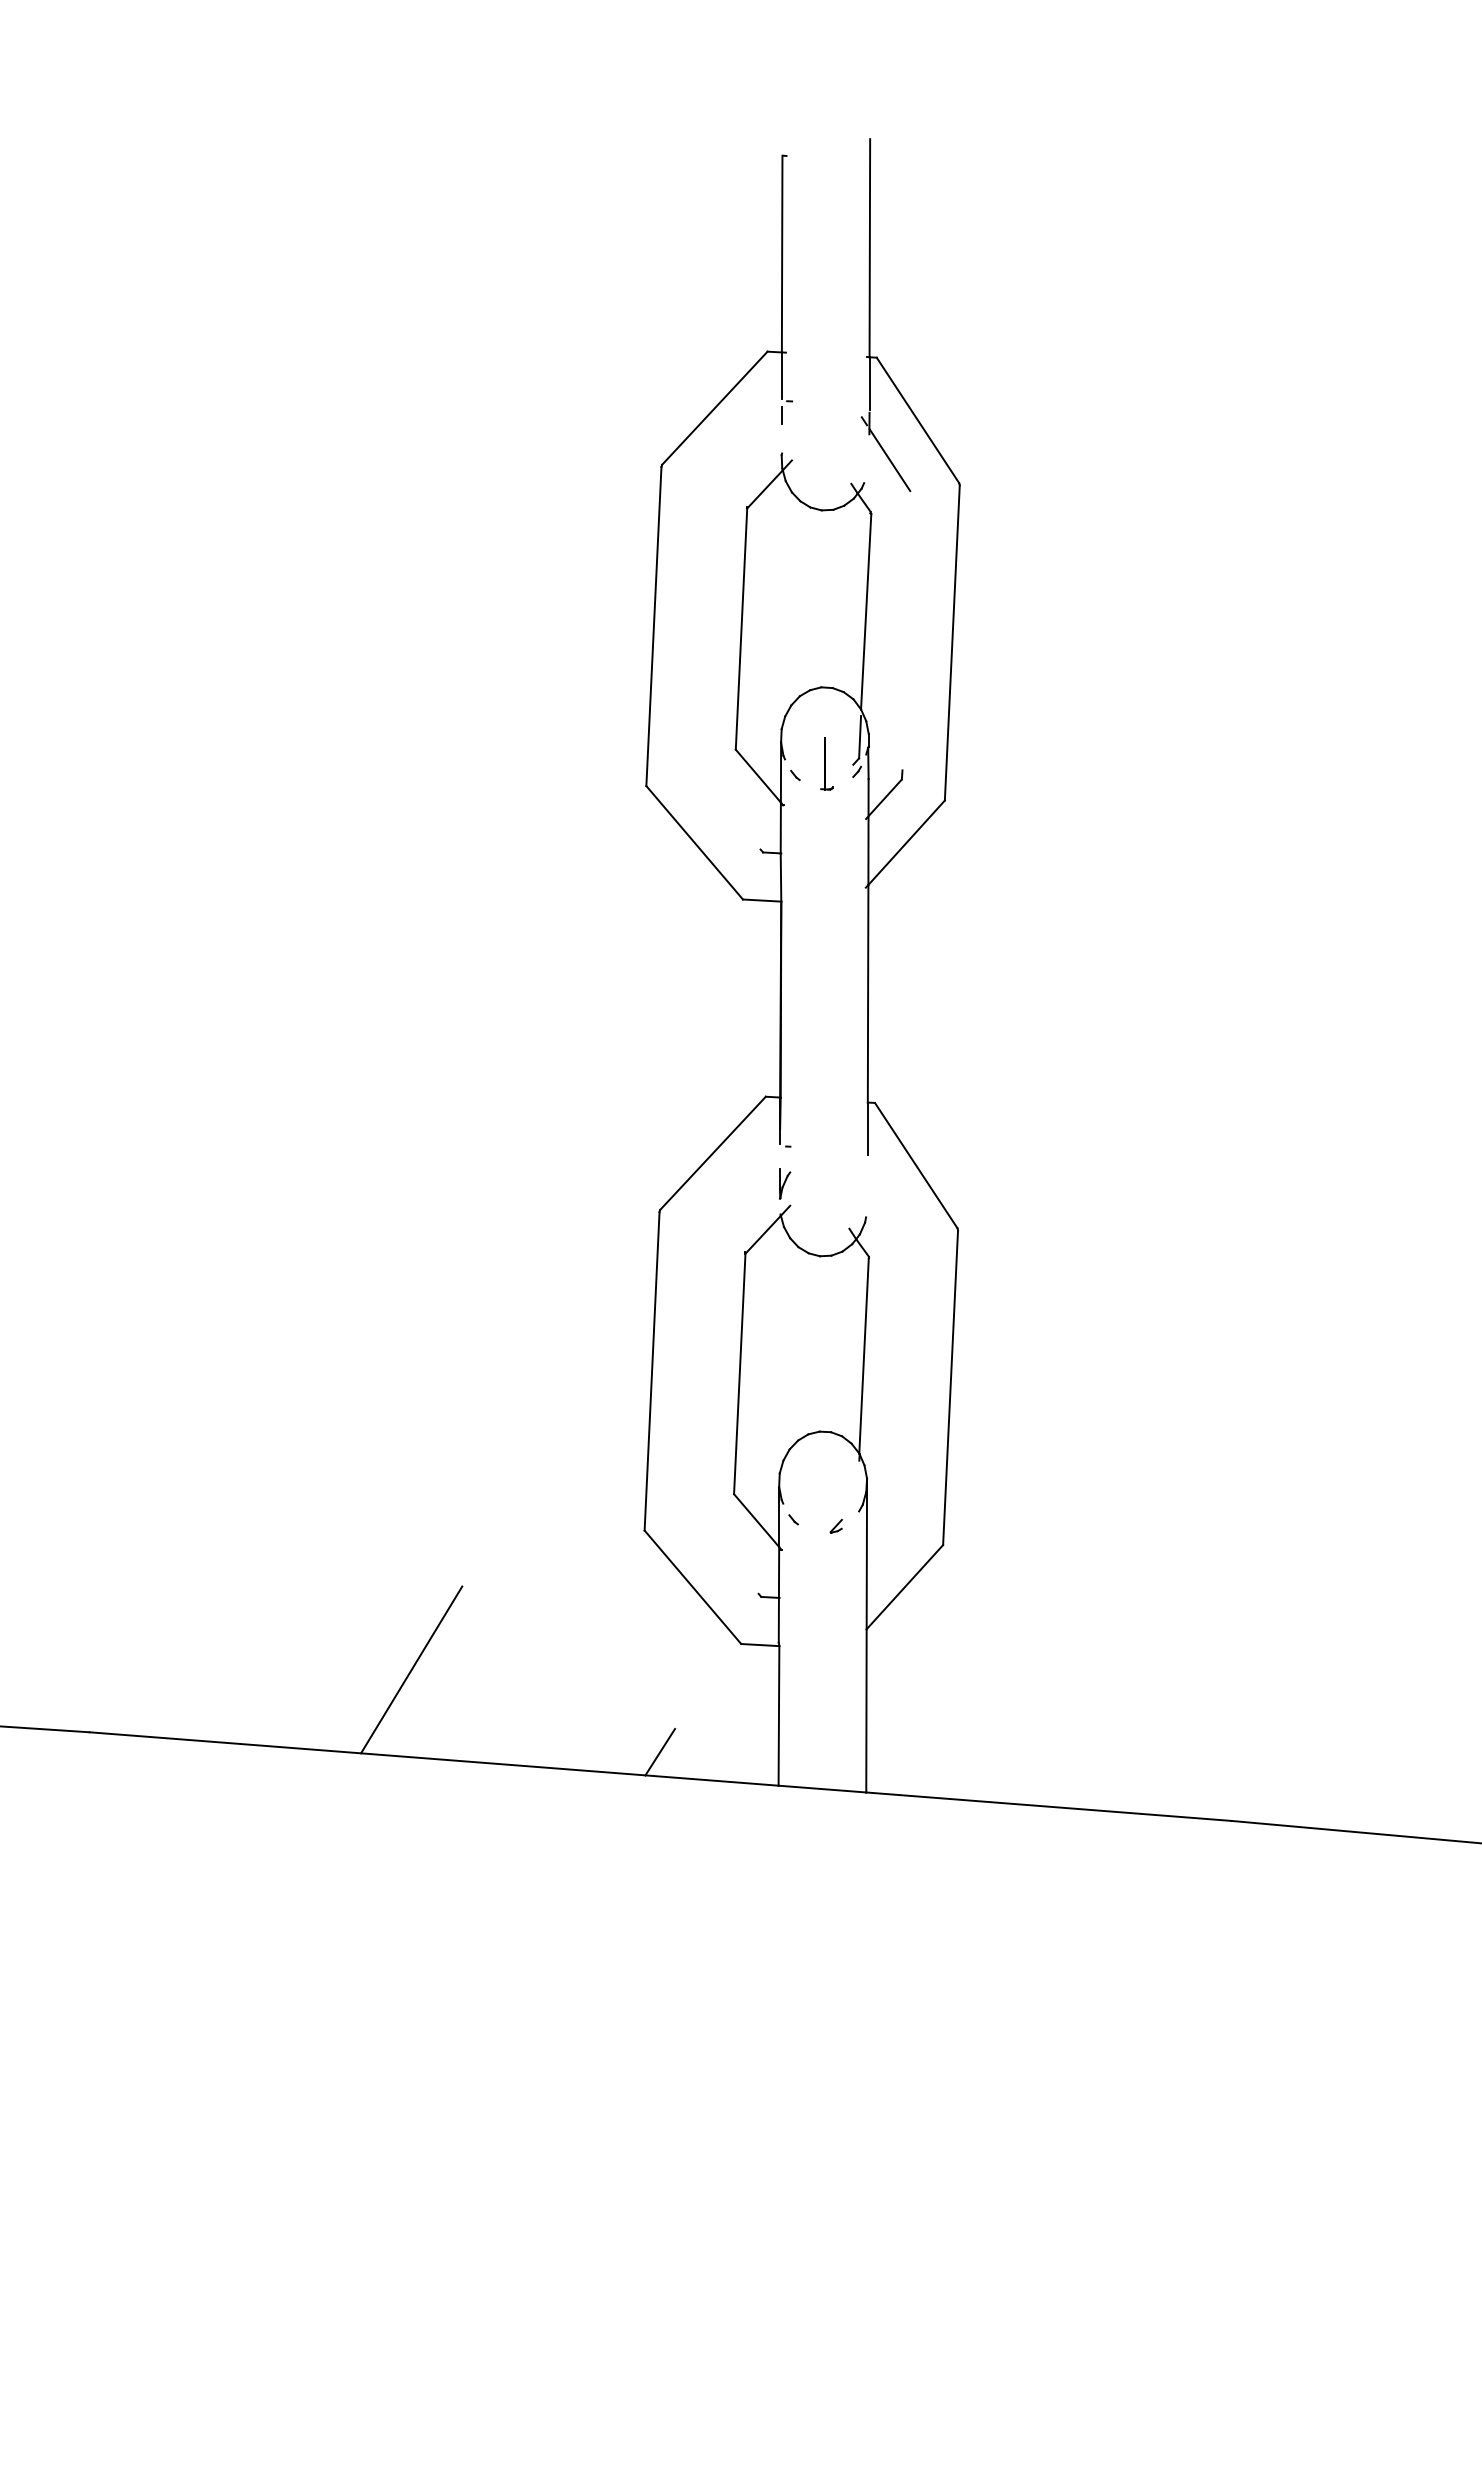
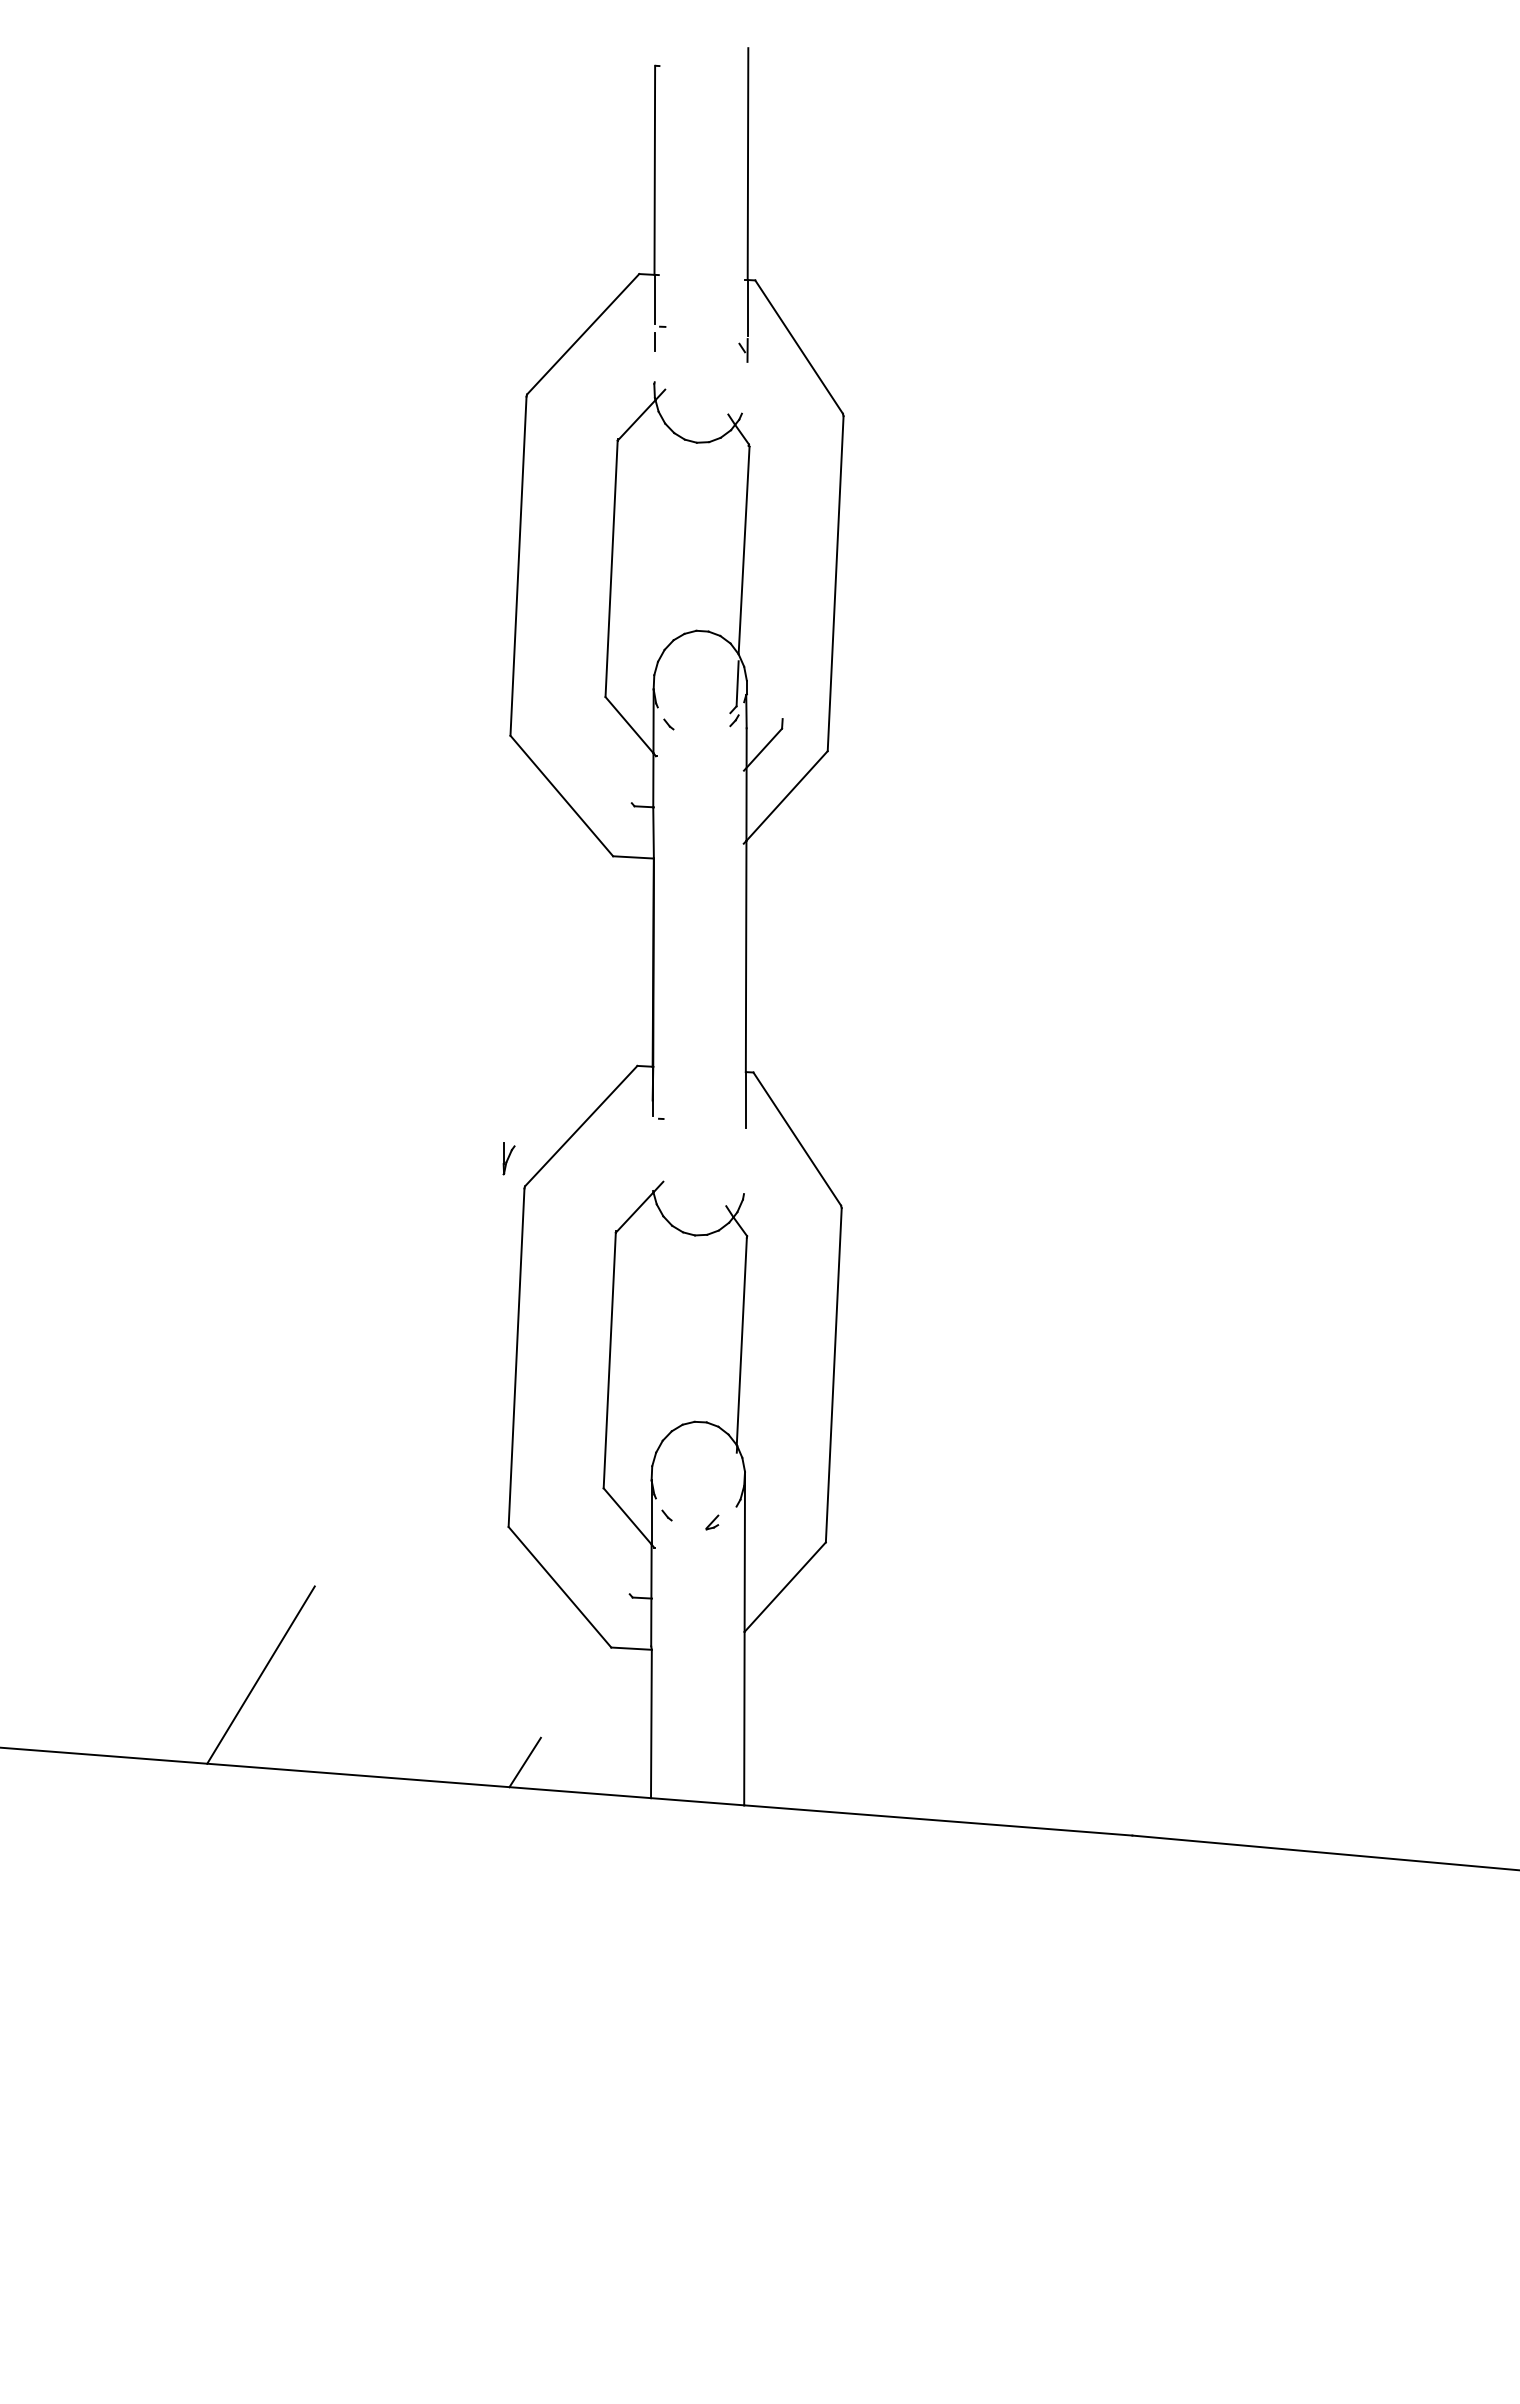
line: (889, 460) -> (768, 389), removed
part: (826, 763) -> (701, 711), removed
part: (785, 1183) -> (509, 1158), moved

